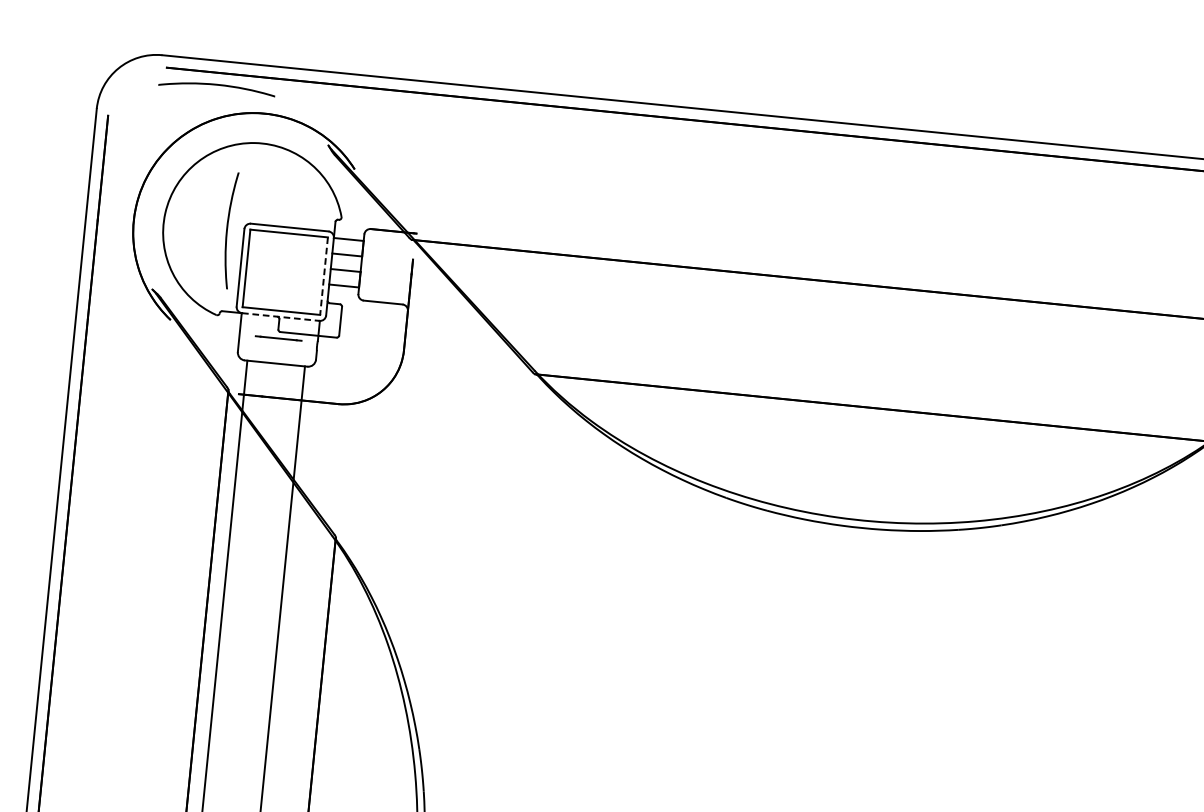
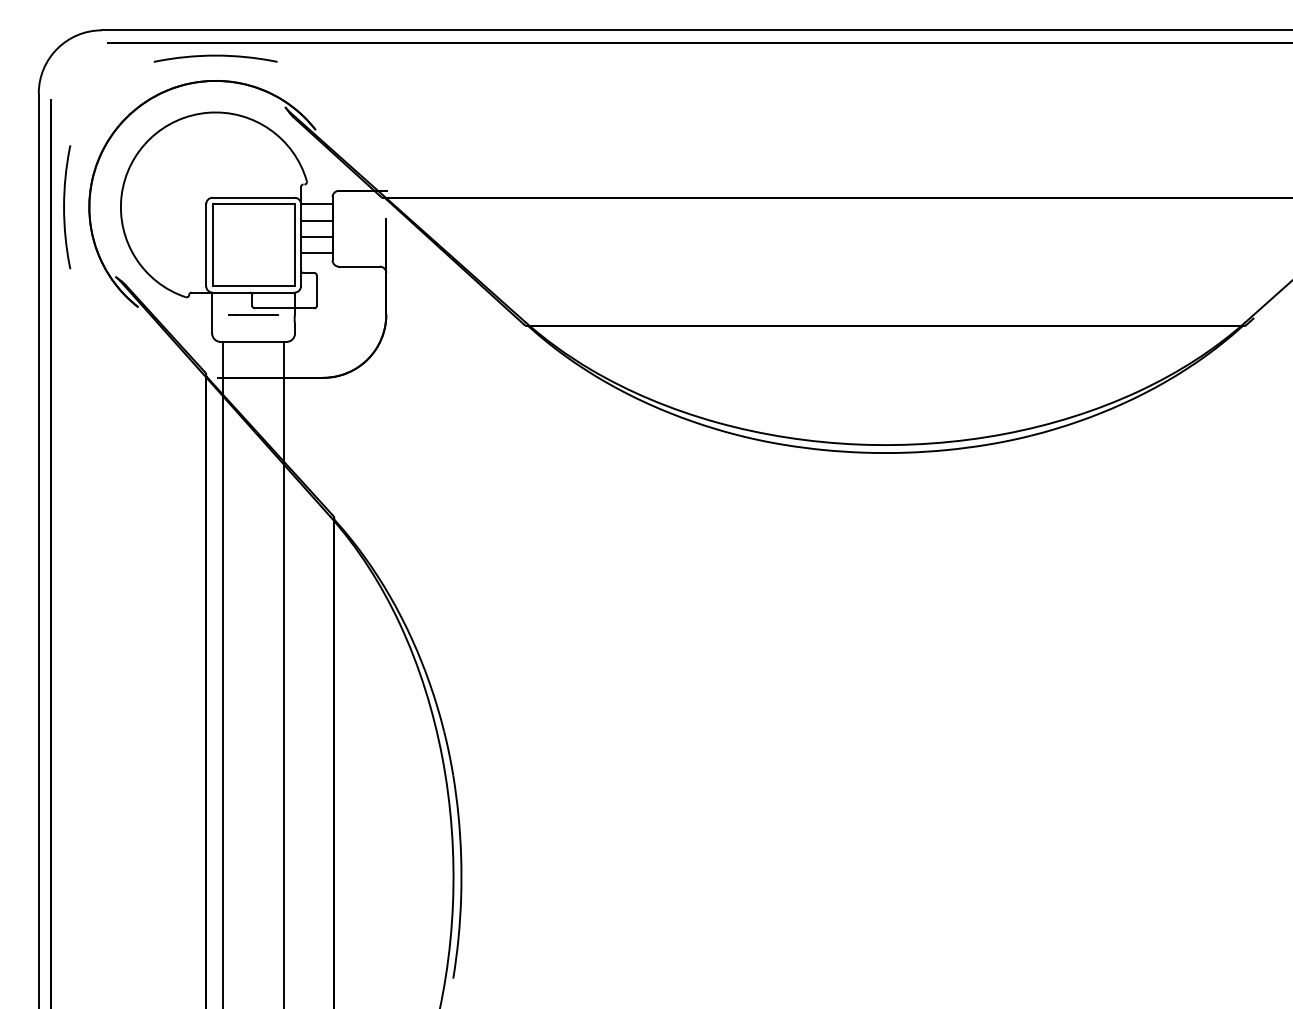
curve: (217, 85) -> (215, 56), moved
curve: (227, 230) -> (64, 207), moved
line: (323, 276) -> (294, 245), dashed -> solid
line: (281, 317) -> (254, 292), dashed -> solid

